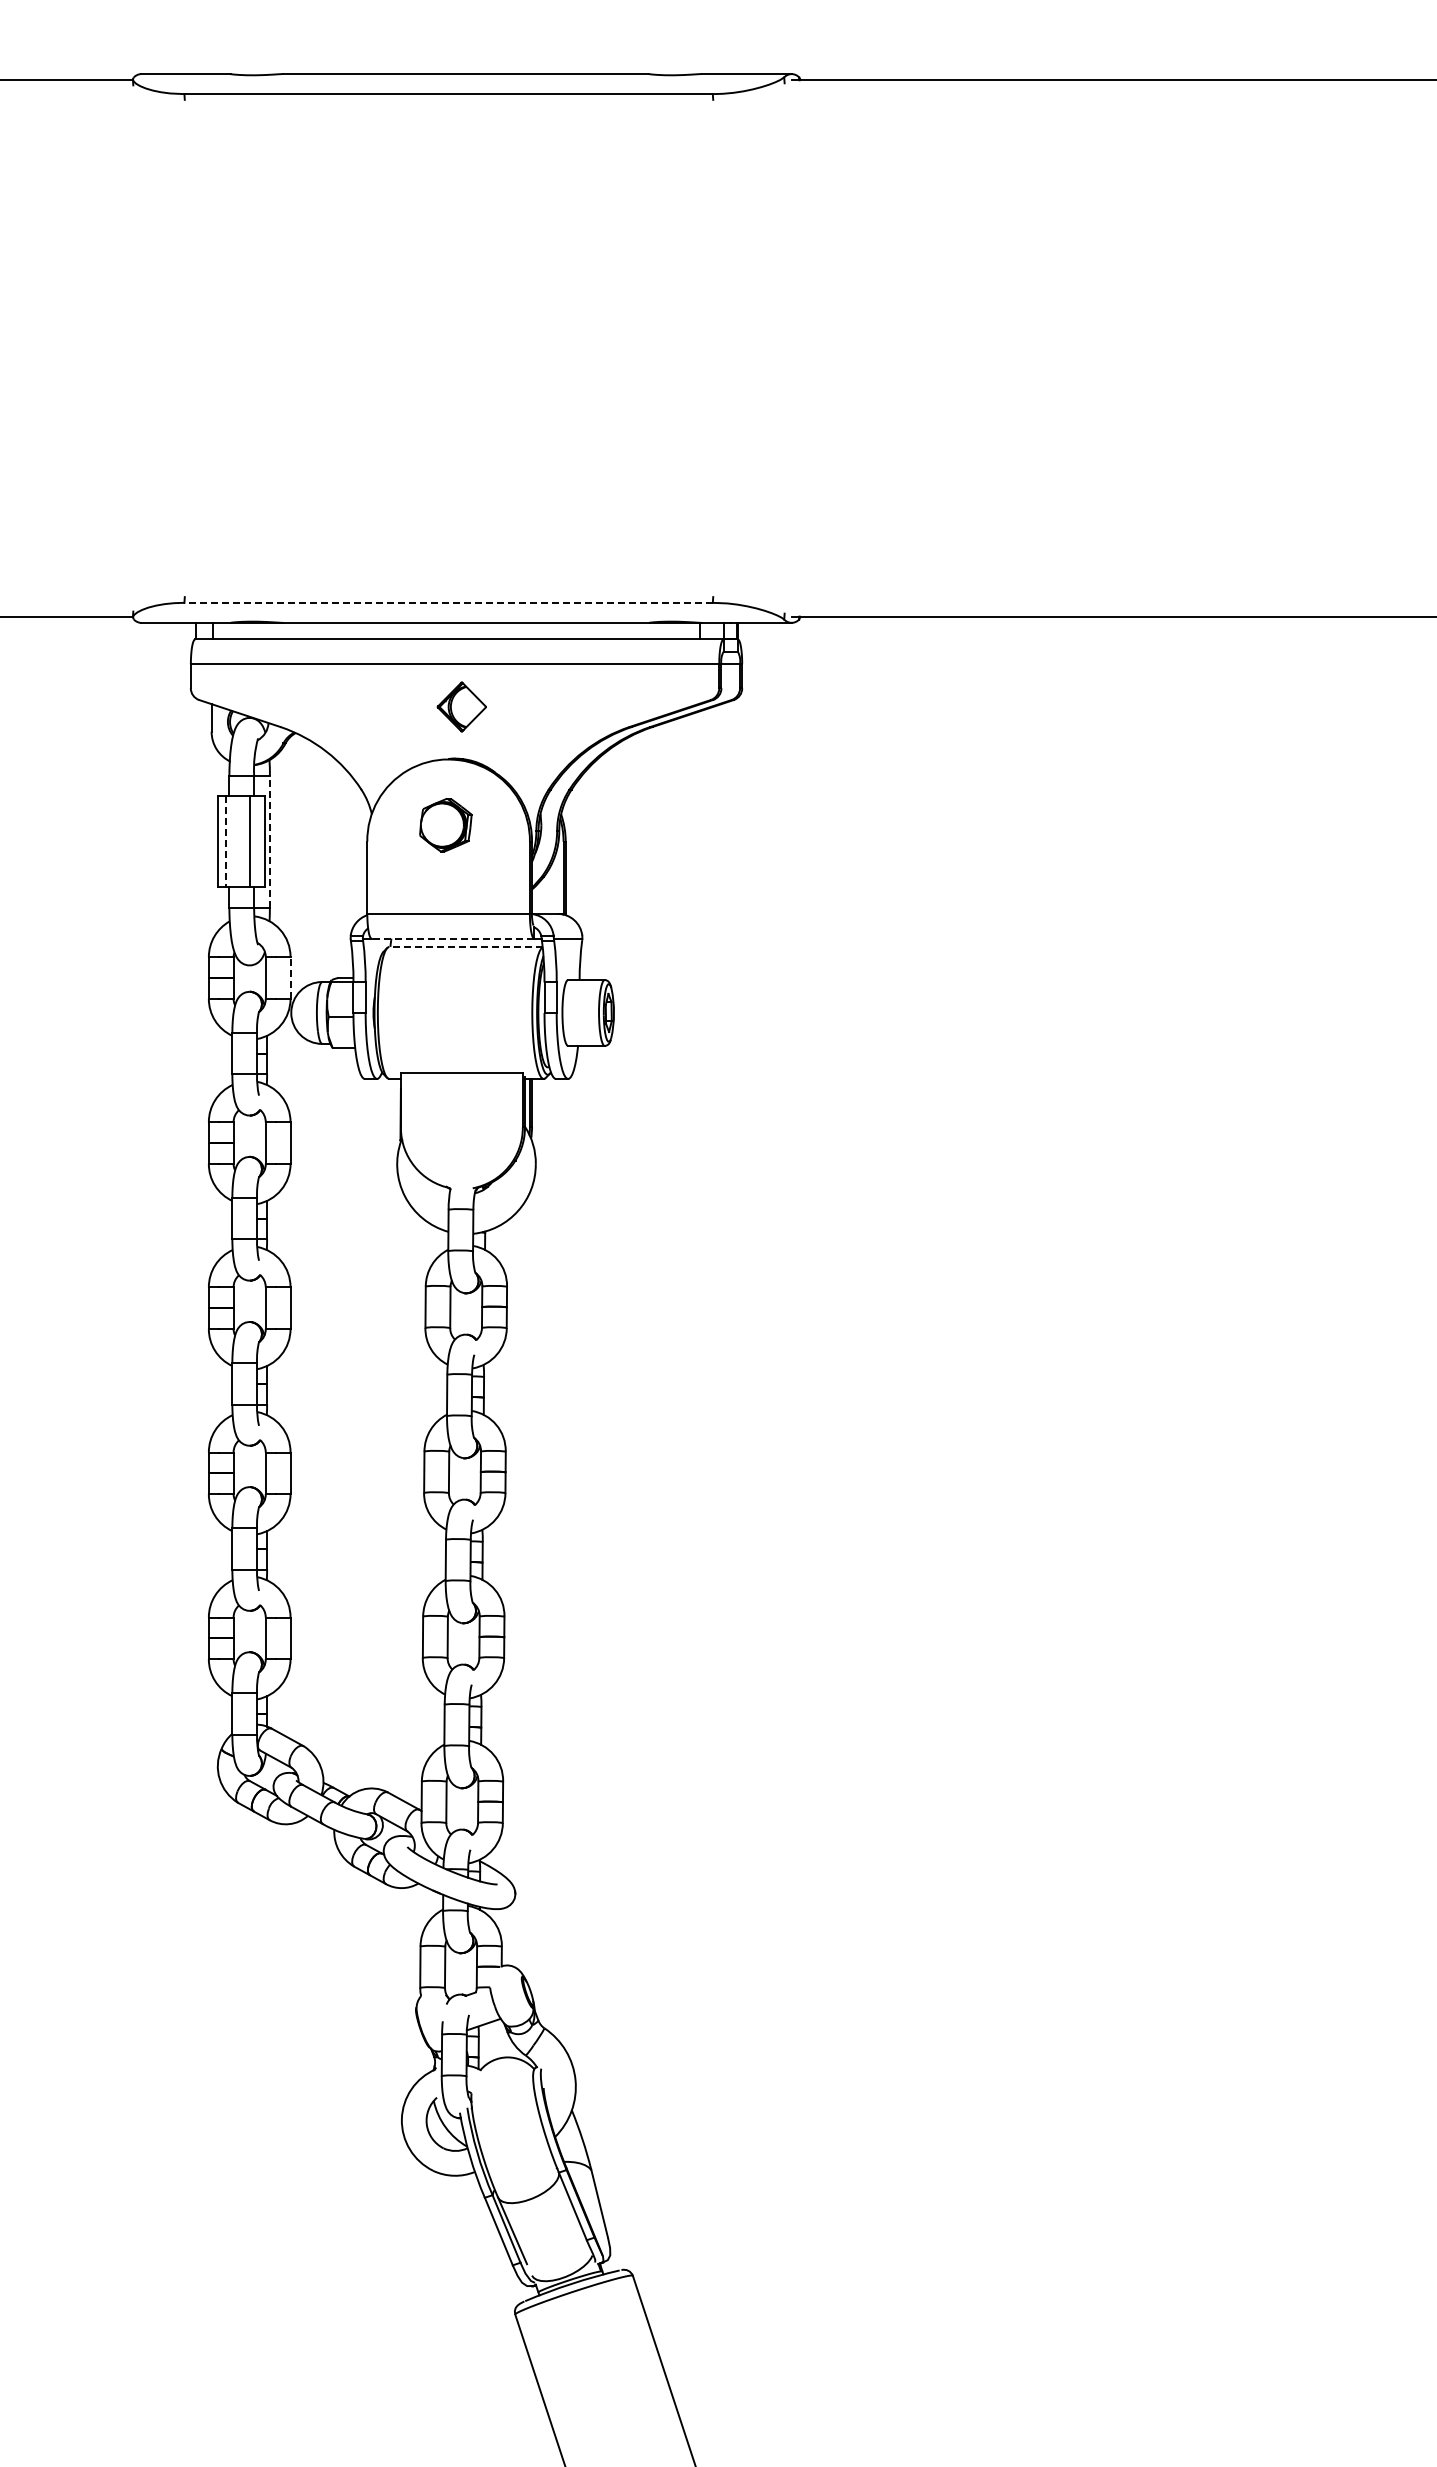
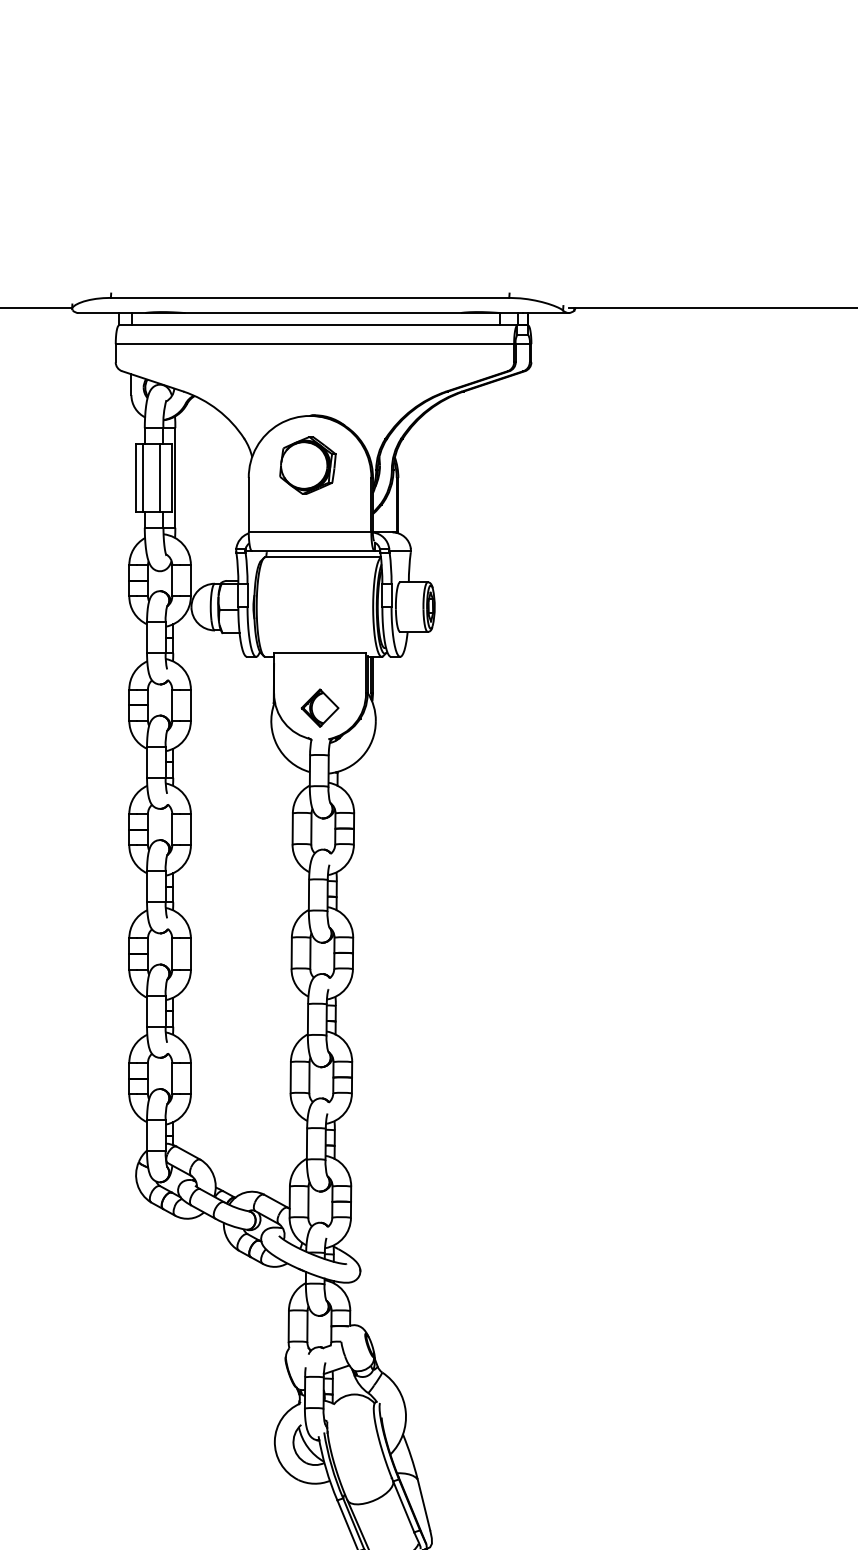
line: (448, 602) -> (309, 297), dashed -> solid
part: (461, 706) -> (319, 707), moved
part: (445, 824) -> (307, 465), size x1.43
line: (269, 841) -> (175, 477), dashed -> solid
line: (226, 842) -> (142, 478), dashed -> solid
line: (452, 938) -> (313, 550), dashed -> solid
line: (466, 946) -> (323, 556), dashed -> solid
line: (290, 977) -> (190, 580), dashed -> solid

